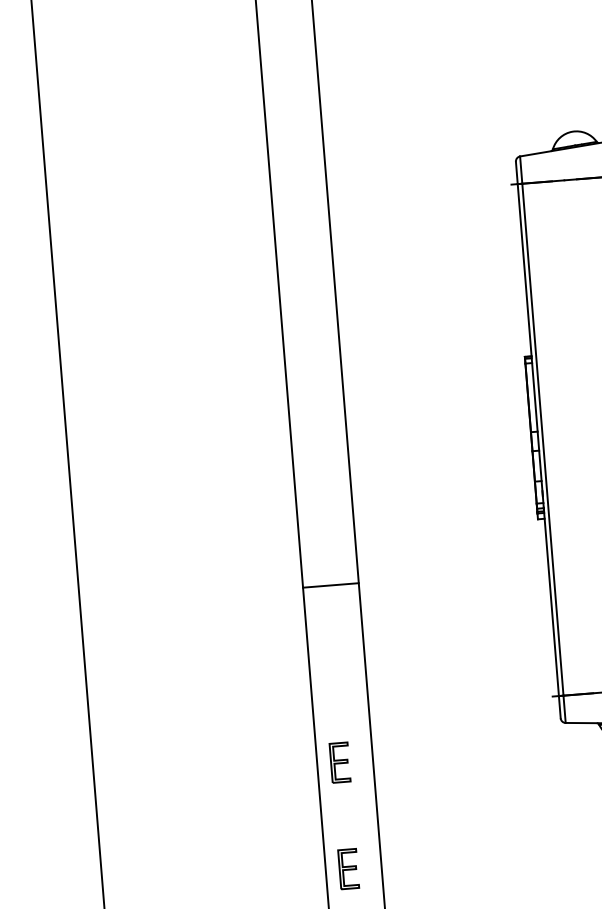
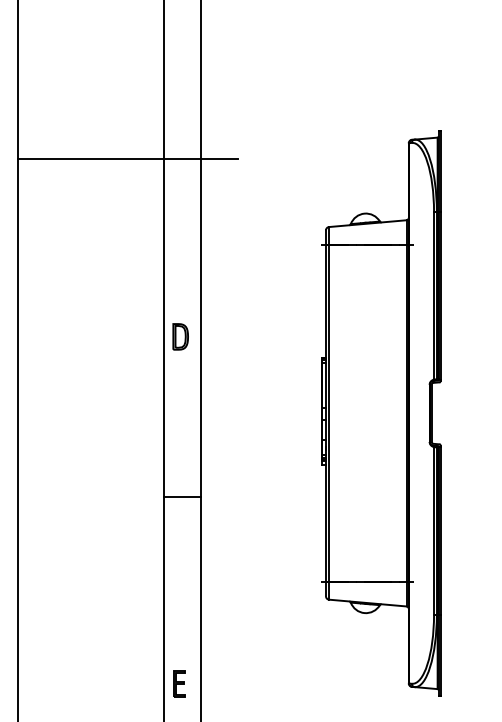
line: (205, 76) -> (127, 158), added
part: (307, 341) -> (180, 336), added
part: (340, 762) -> (179, 613), removed

